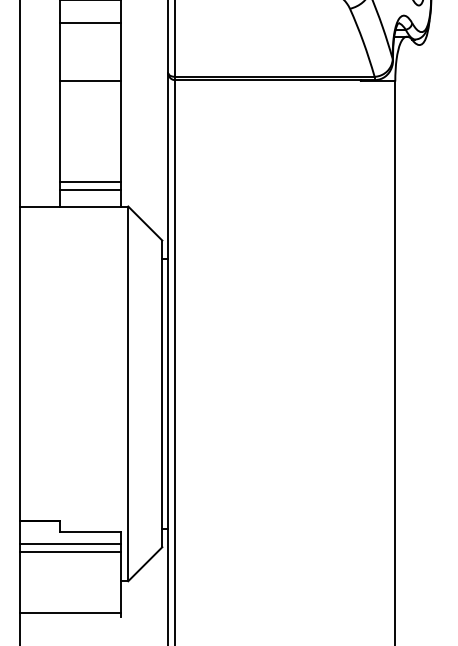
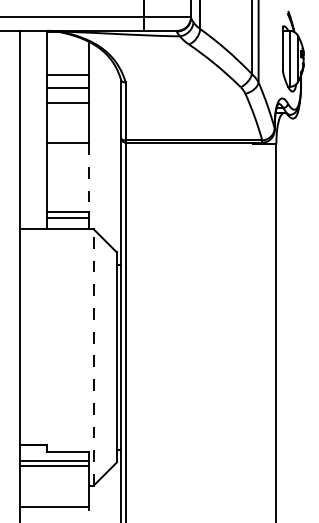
line: (120, 131) -> (88, 177), solid -> dashed
line: (128, 392) -> (93, 356), solid -> dashed

